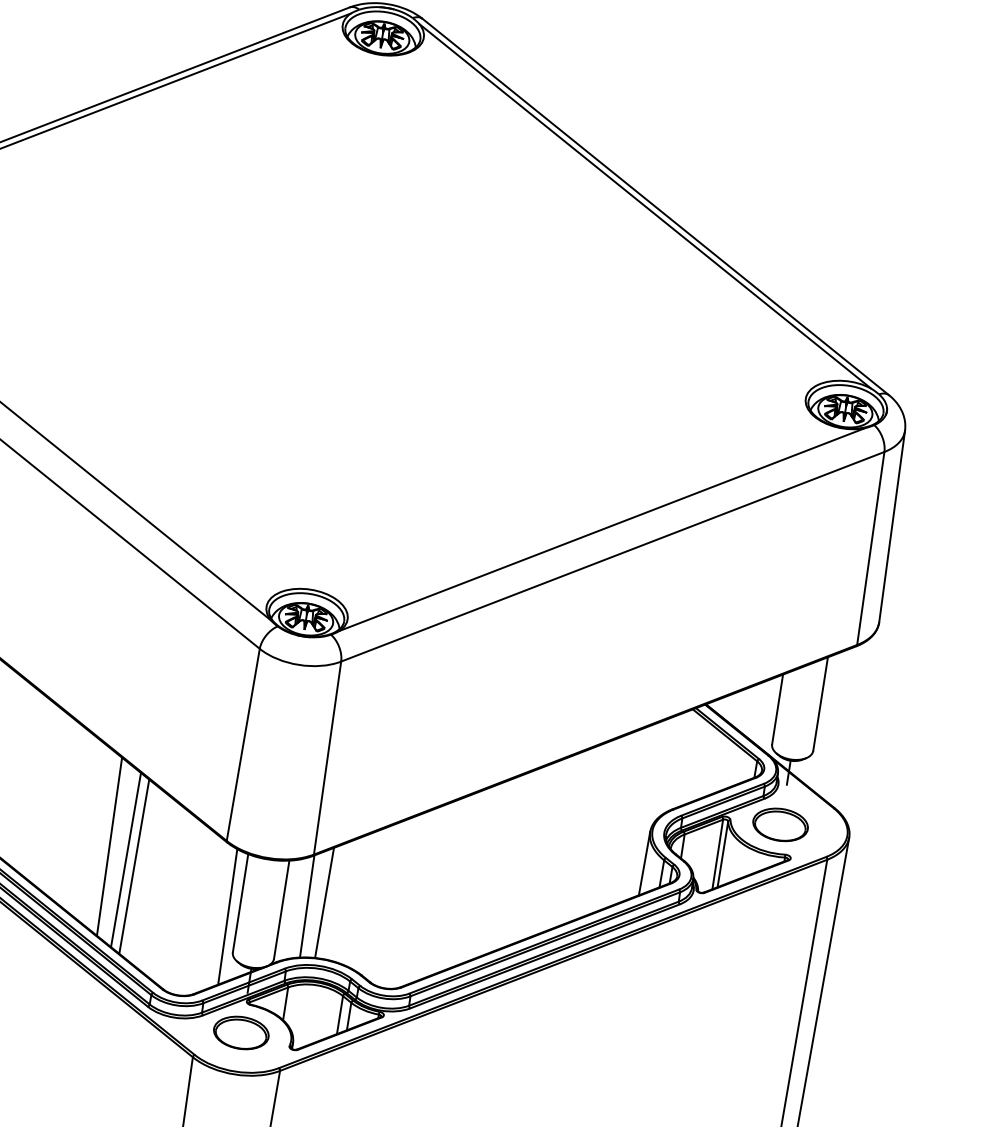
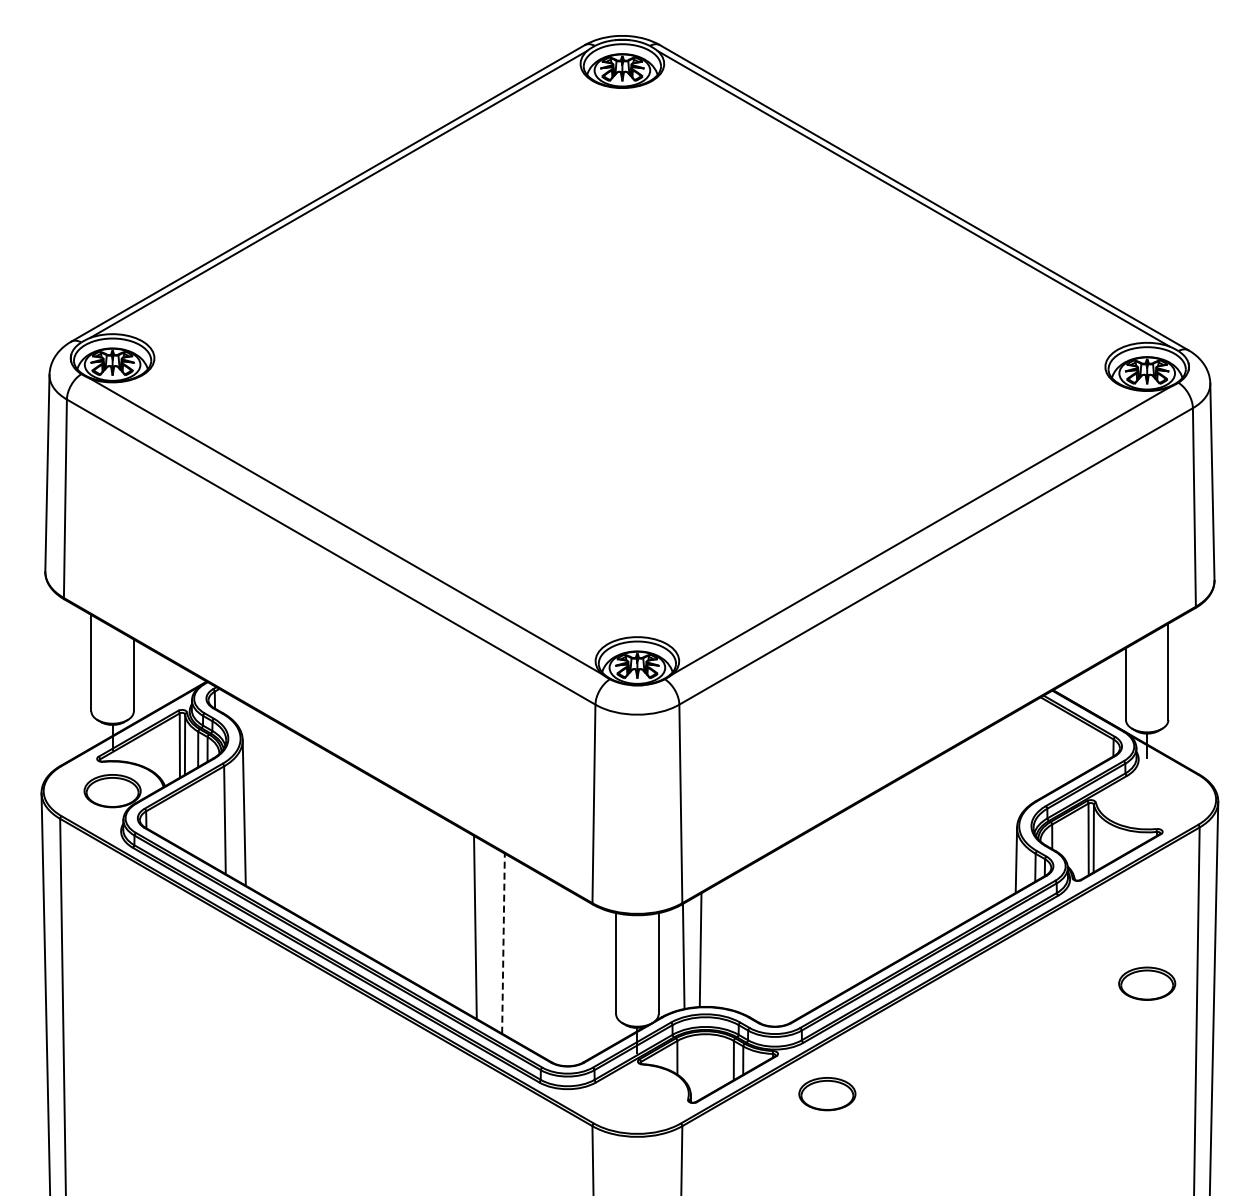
part: (780, 824) -> (1147, 983), moved
line: (125, 860) -> (493, 938), removed
line: (134, 866) -> (503, 943), solid -> dashed
line: (227, 916) -> (605, 979), removed
part: (241, 1033) -> (827, 1094), moved

